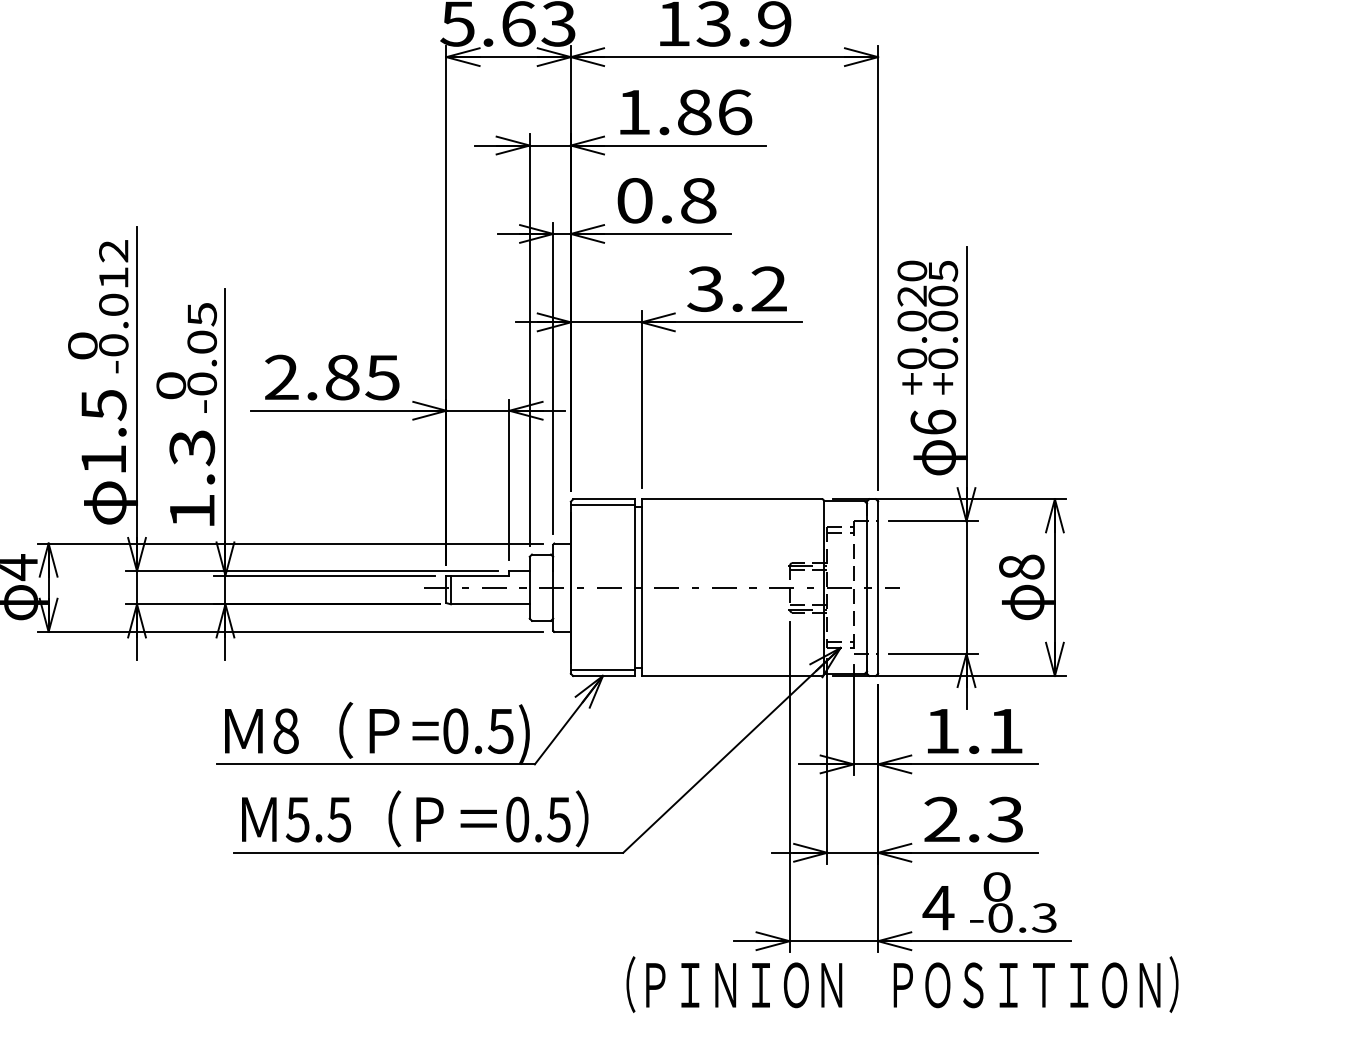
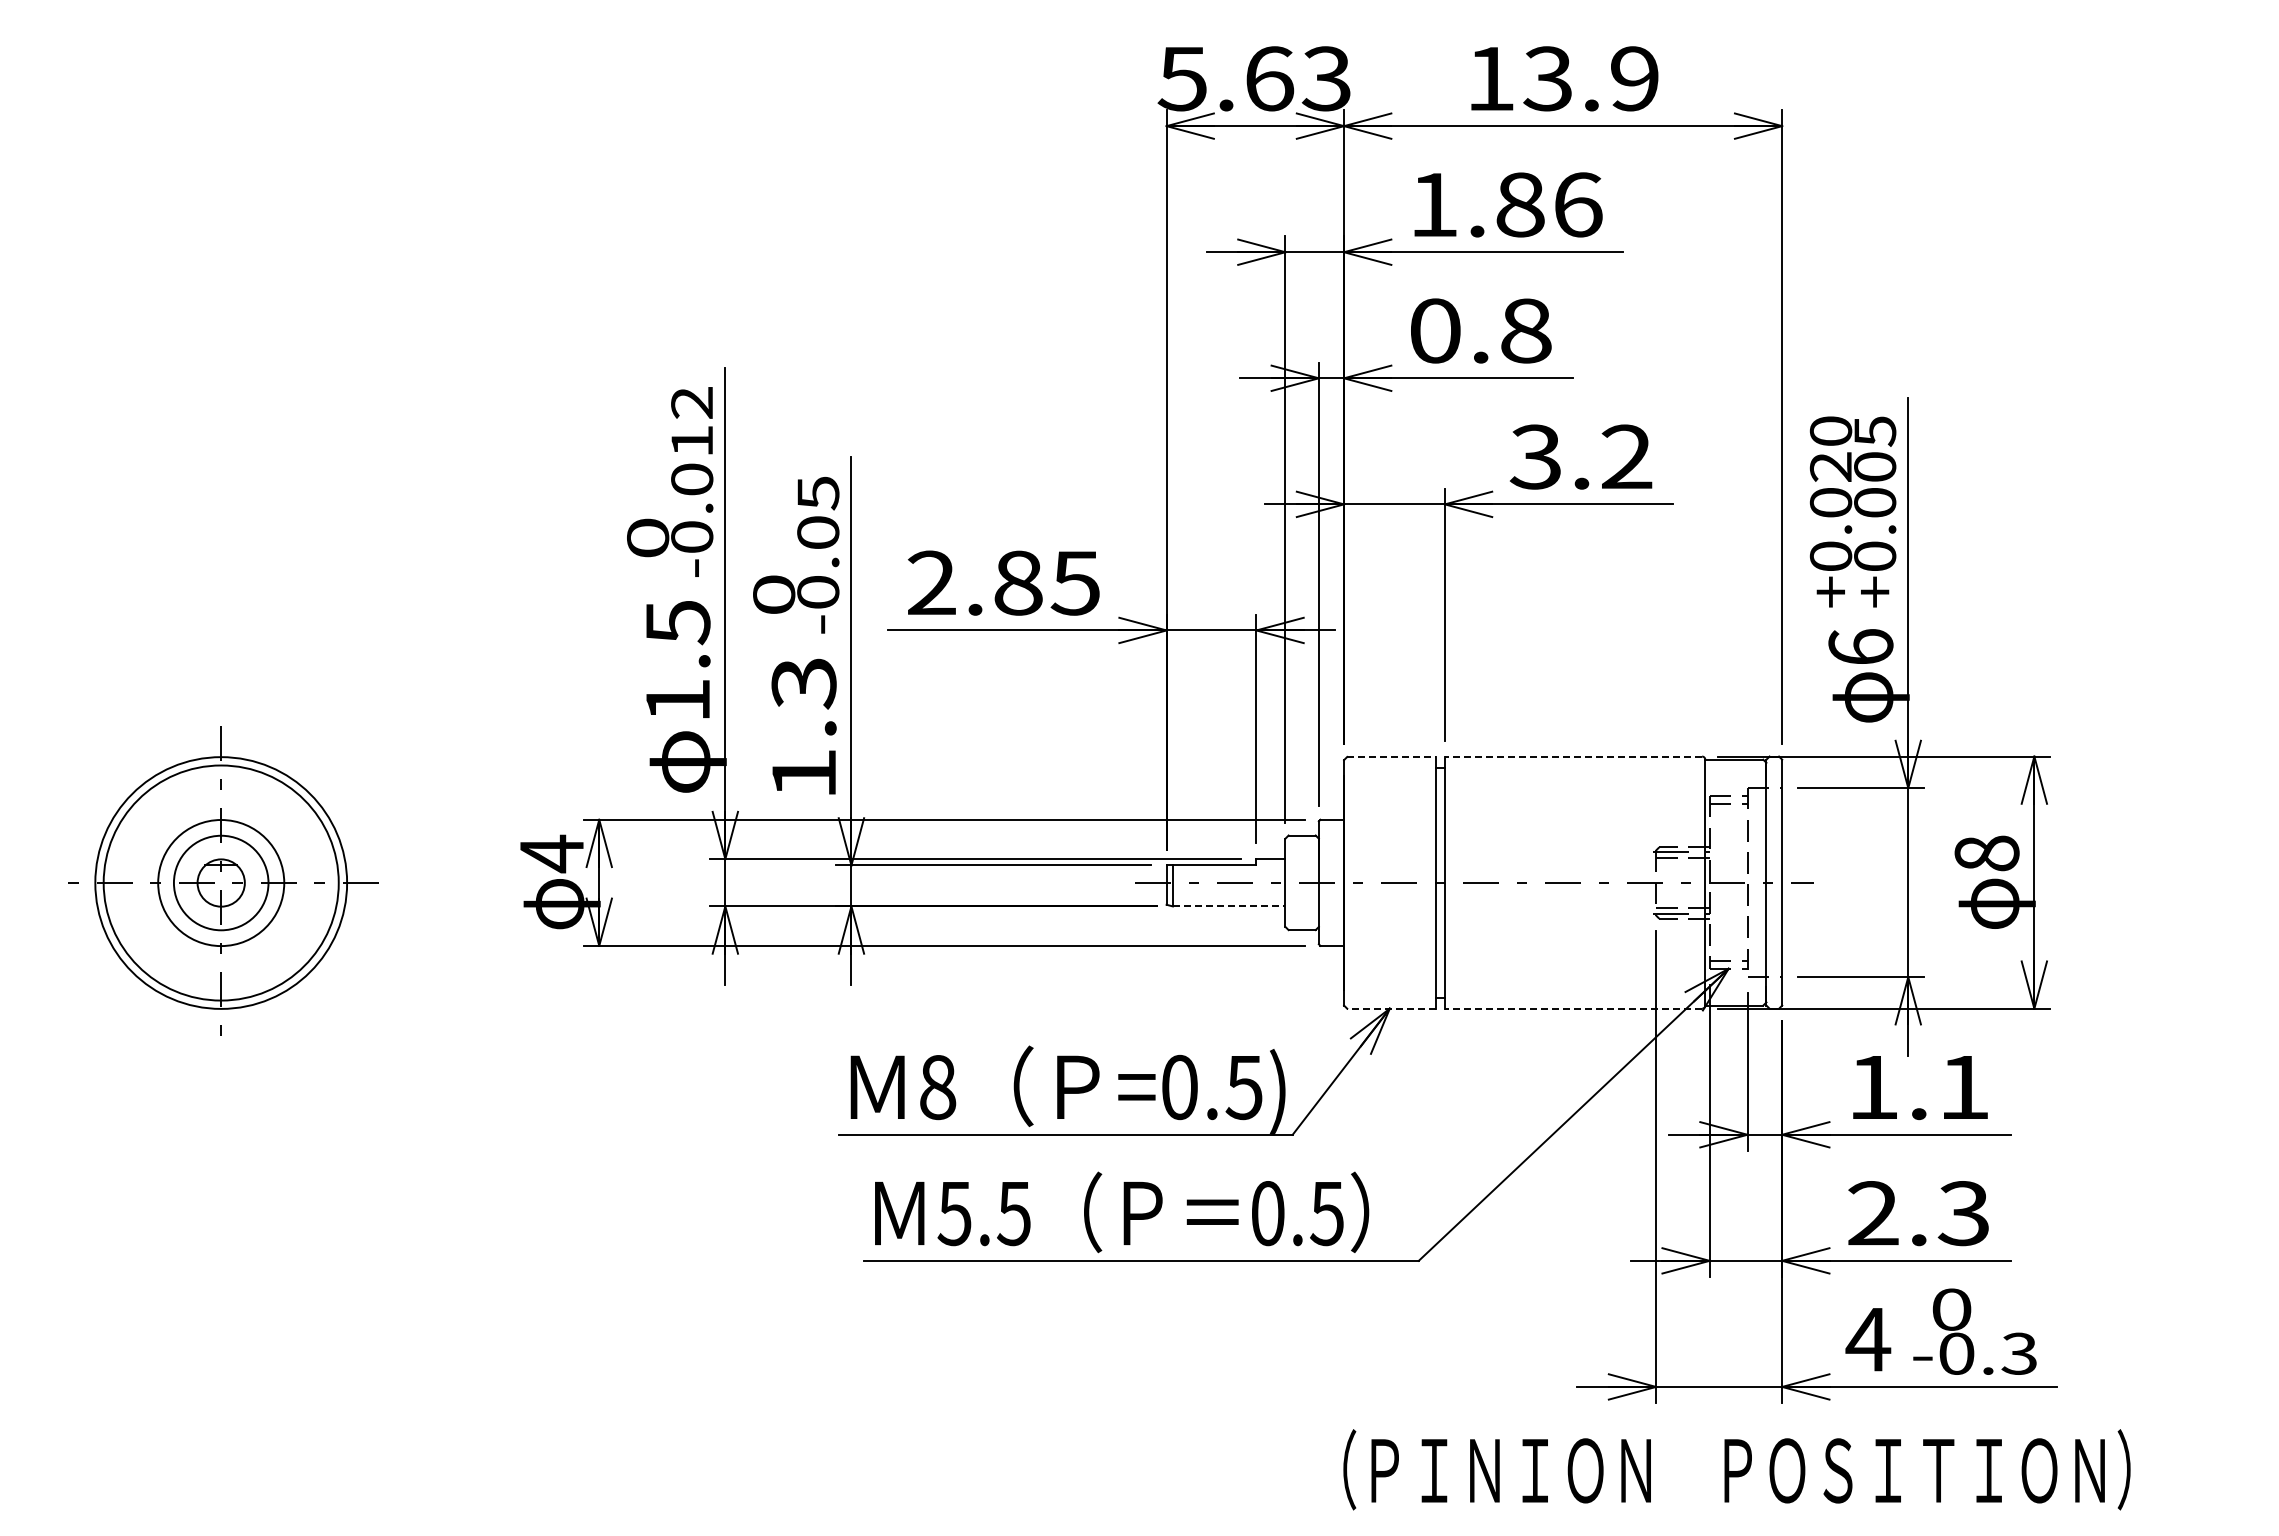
line: (604, 499) -> (1391, 756), solid -> dashed
line: (731, 499) -> (1573, 756), solid -> dashed
line: (602, 505) -> (1389, 765), removed
line: (490, 604) -> (1229, 906), solid -> dashed
line: (602, 670) -> (1389, 1000), removed
line: (603, 675) -> (1390, 1008), solid -> dashed
line: (731, 675) -> (1573, 1008), solid -> dashed
text: (902, 984) -> (1736, 1469), moved

